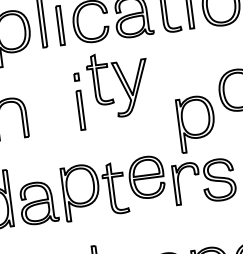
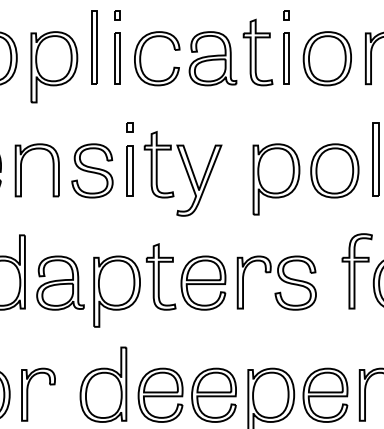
part: (118, 84) -> (182, 173), moved
part: (52, 113) -> (92, 170), added
part: (196, 123) -> (276, 179), moved
part: (146, 177) -> (203, 282), moved
part: (80, 192) -> (116, 291), moved

